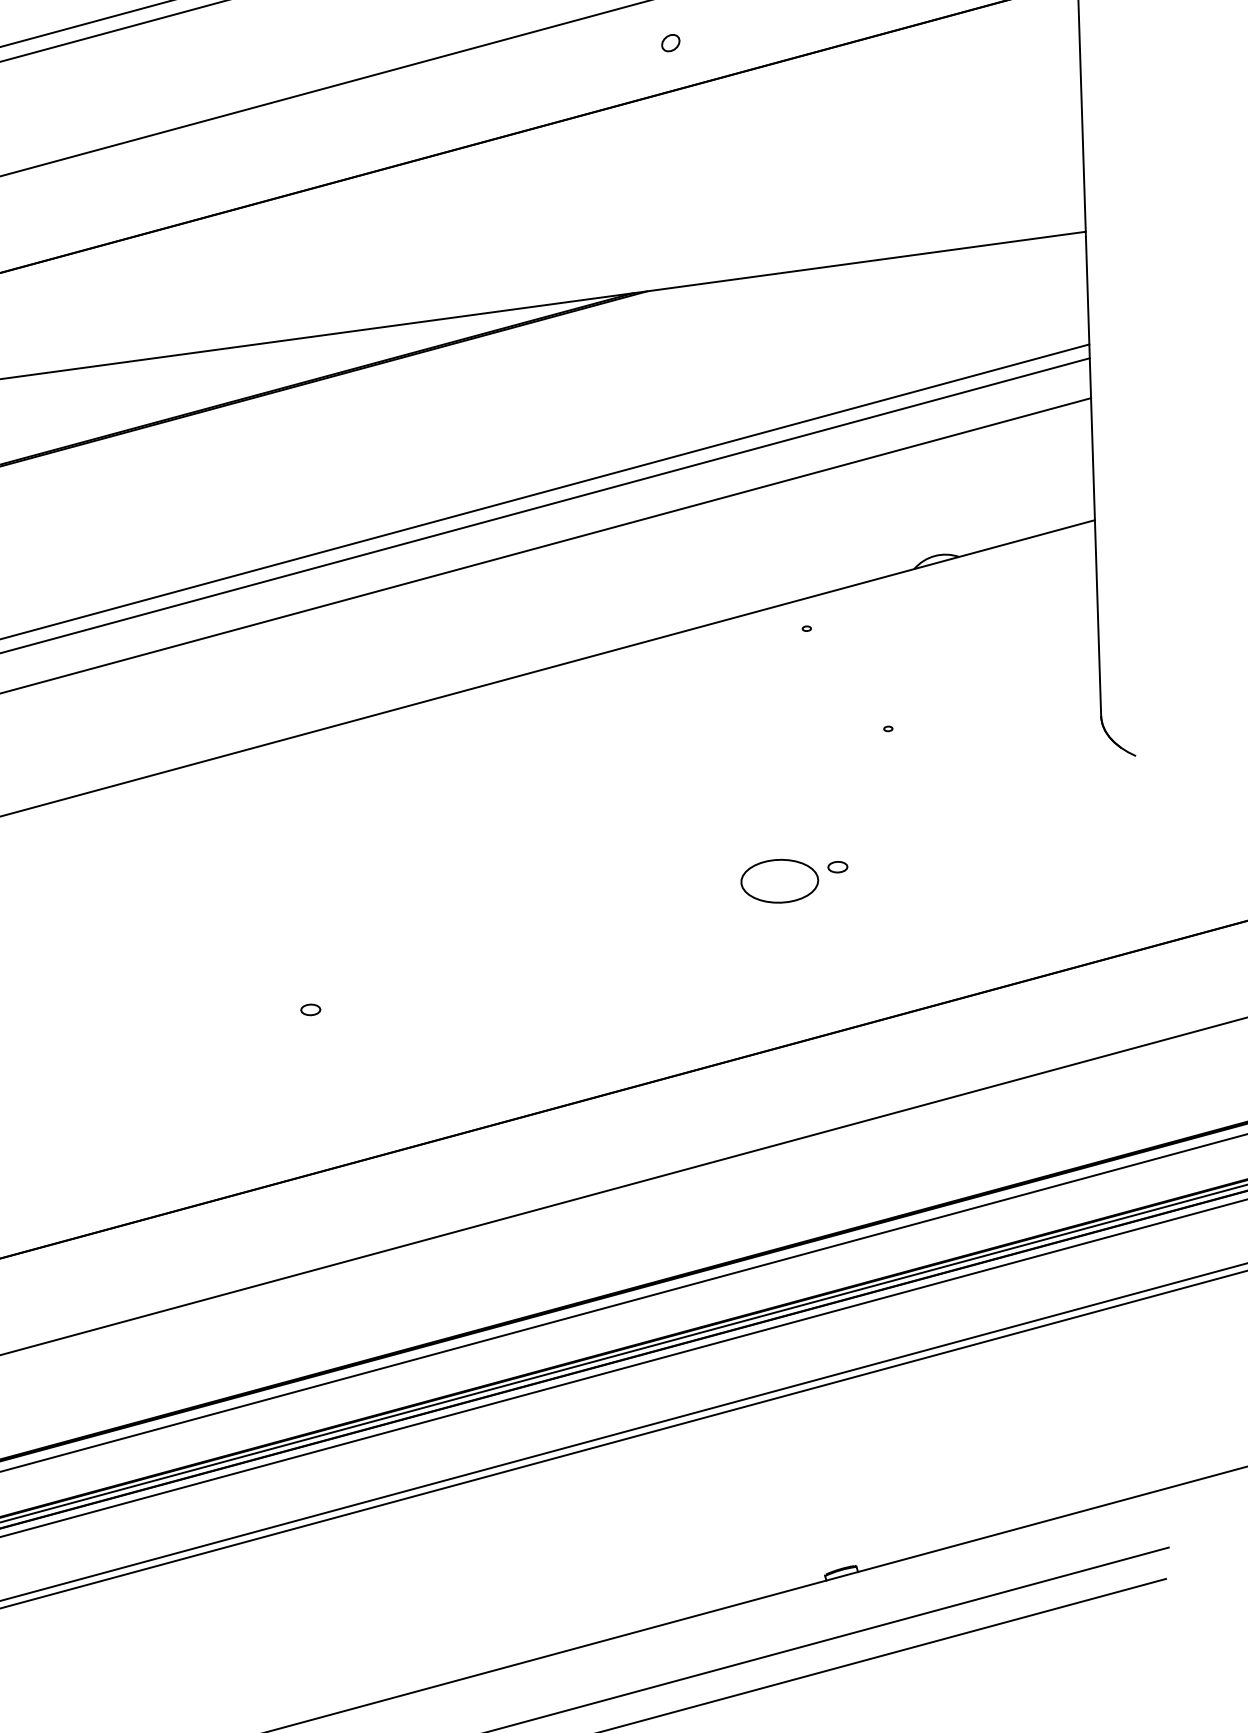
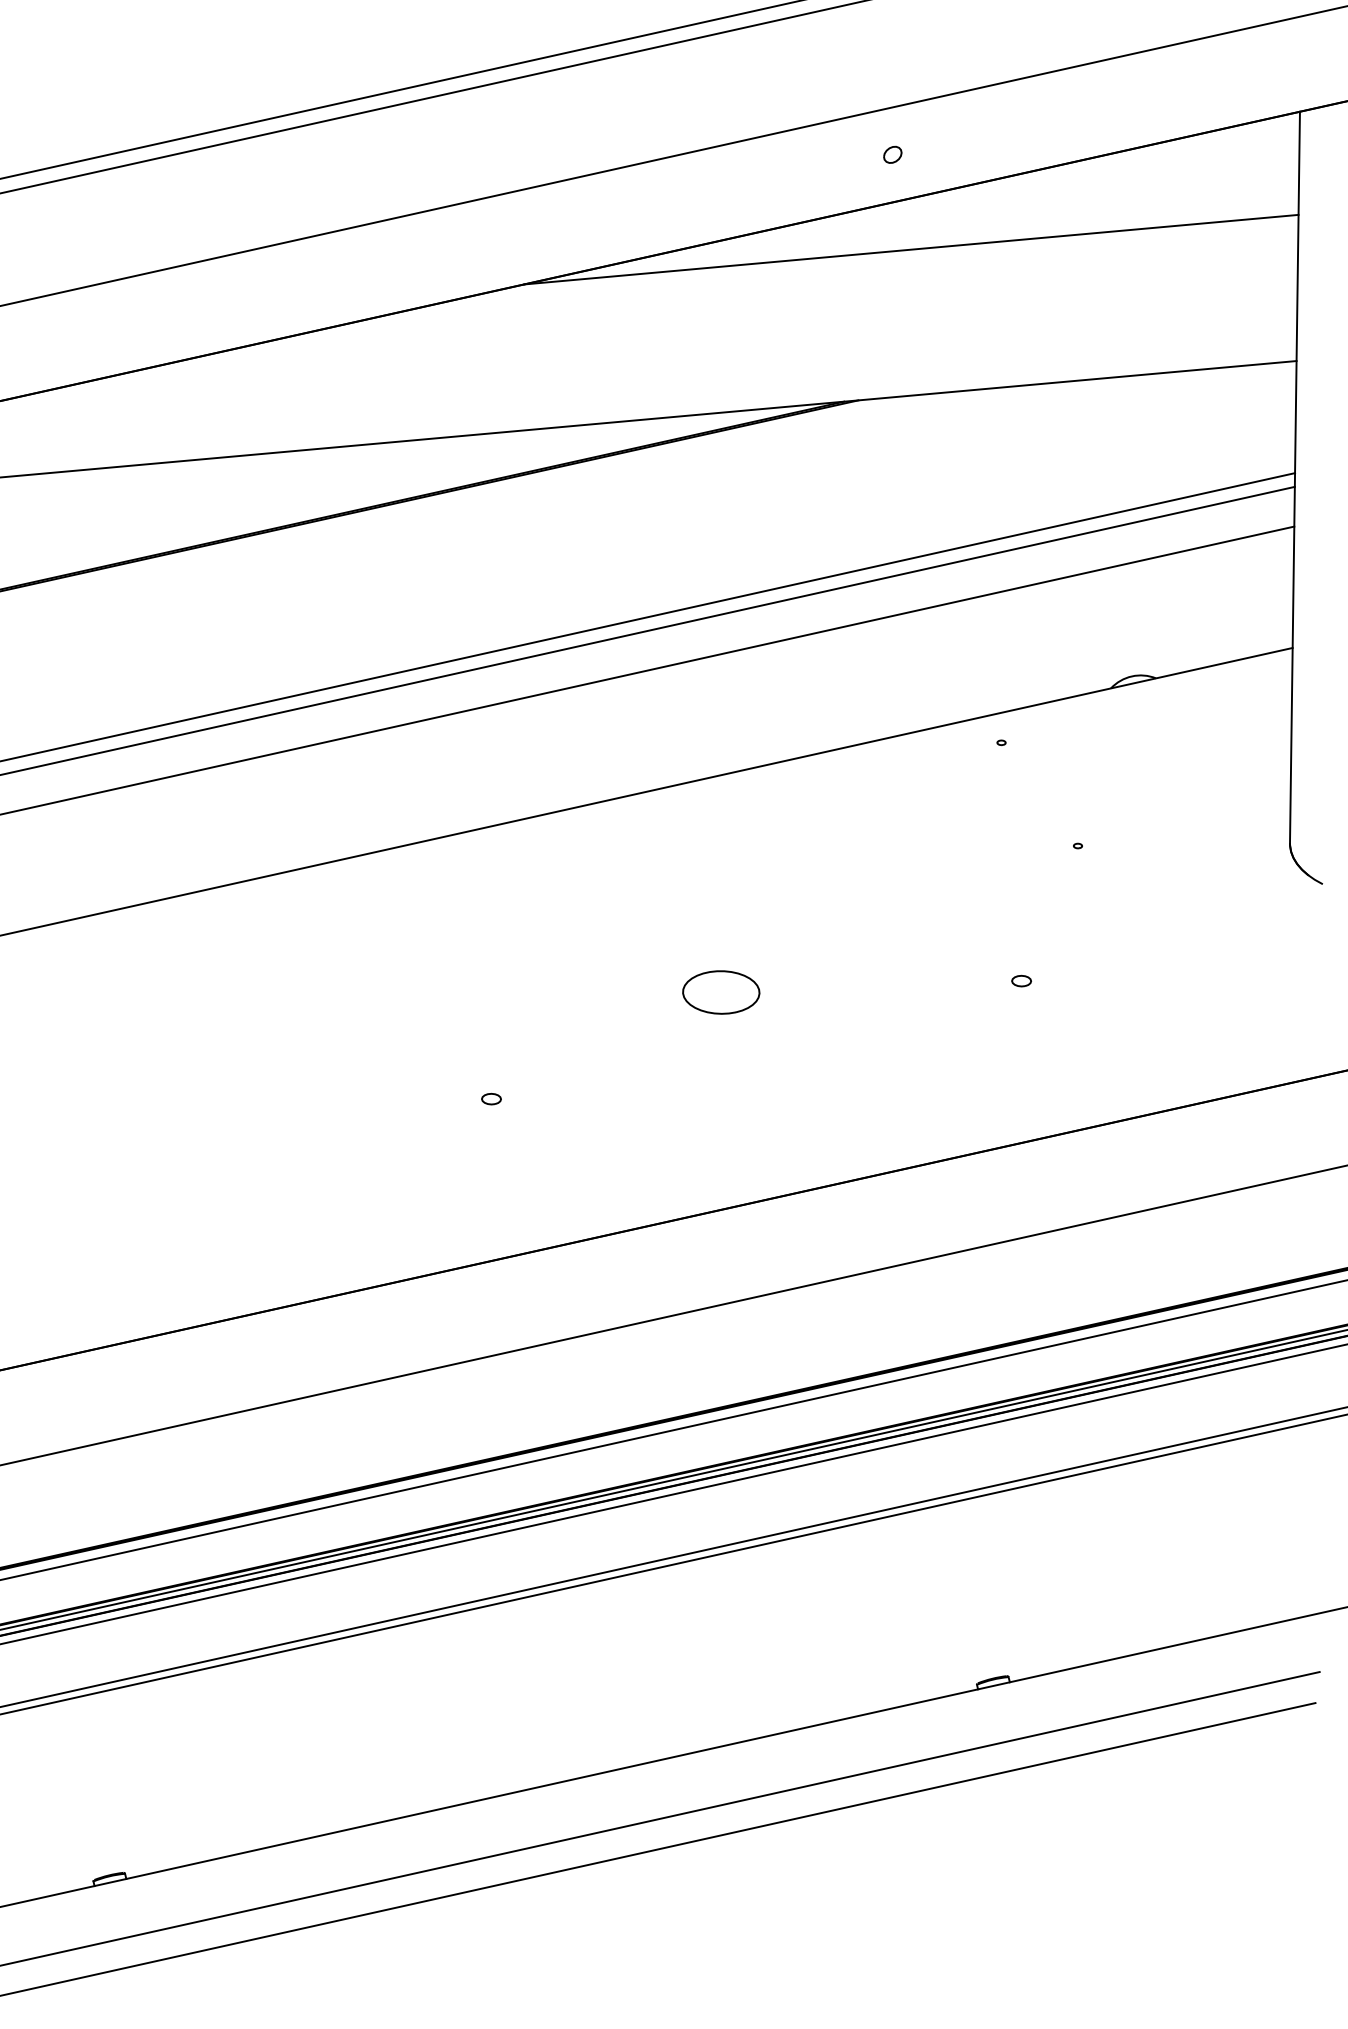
line: (693, 137) -> (911, 249), added
part: (780, 881) -> (721, 992), moved

